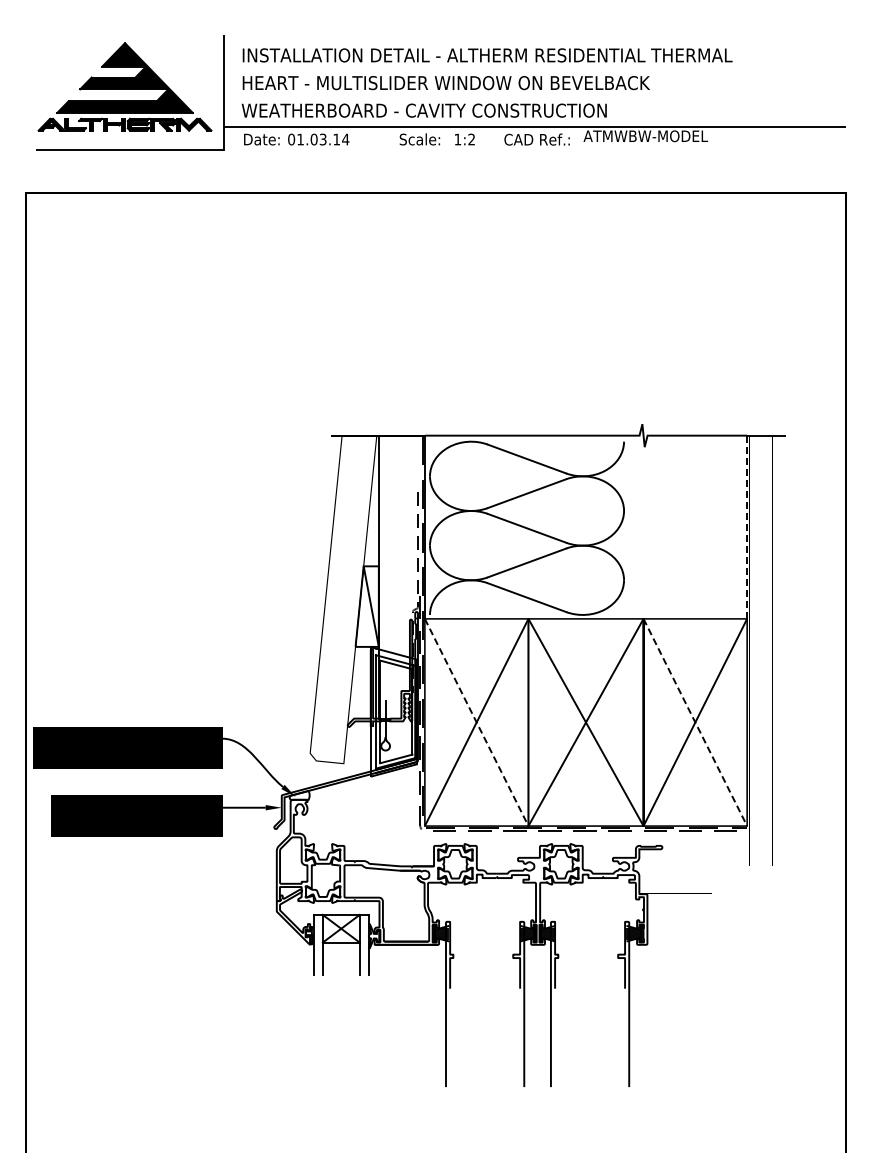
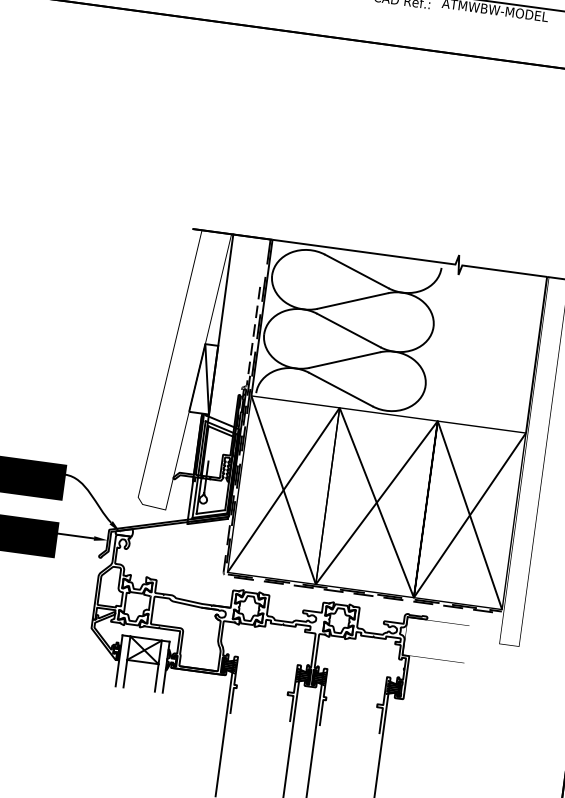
line: (747, 527) -> (536, 355), dashed -> solid
line: (476, 722) -> (283, 490), dashed -> solid
line: (695, 722) -> (470, 515), dashed -> solid

